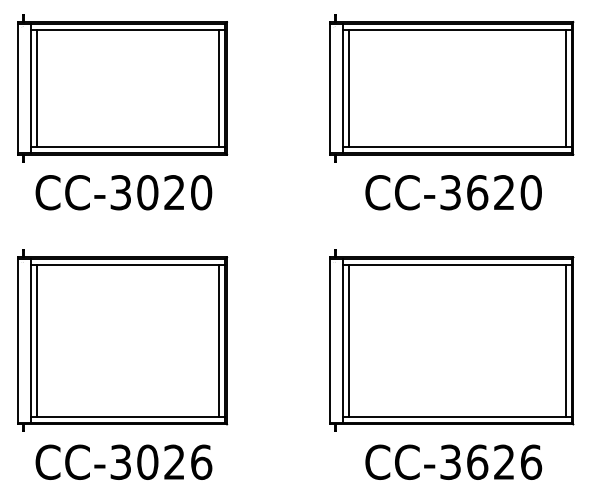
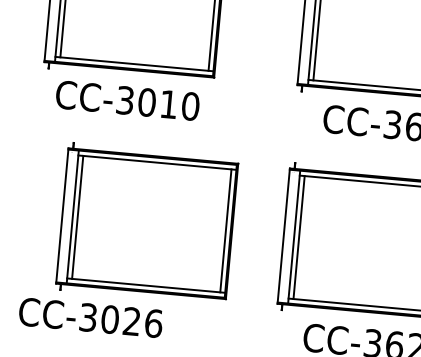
text: (174, 192) -> (168, 104), CC-3020 -> CC-3010
part: (122, 340) -> (147, 223), moved
text: (123, 461) -> (90, 317), moved

